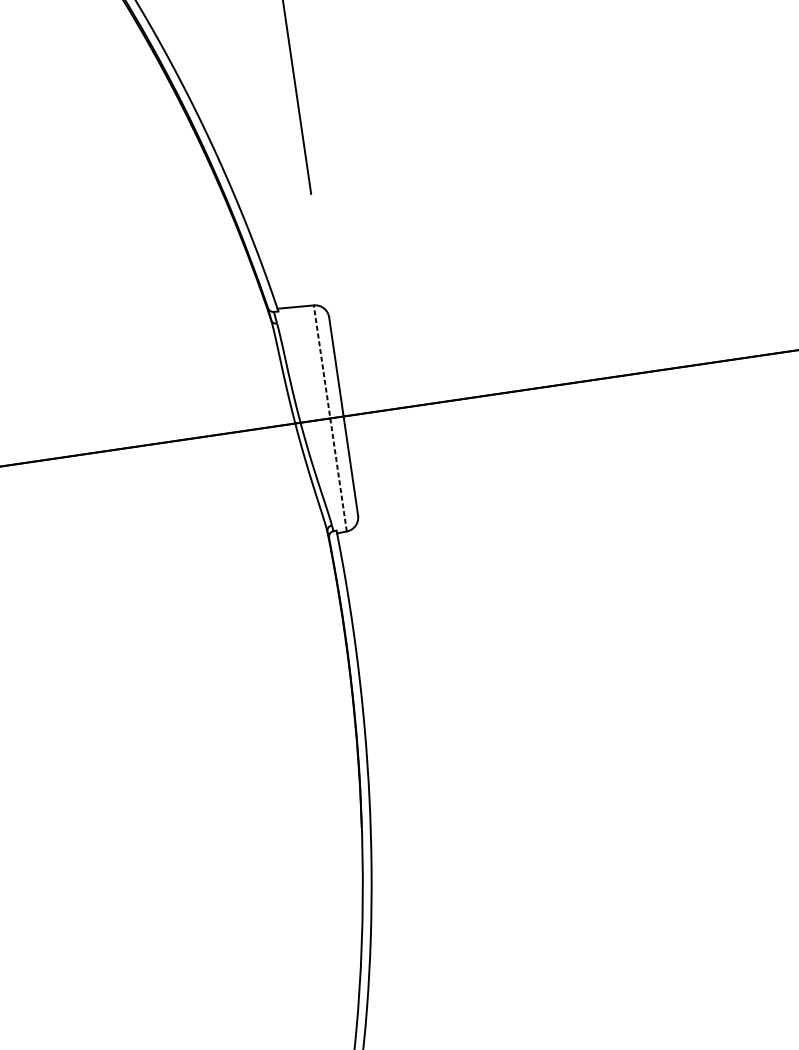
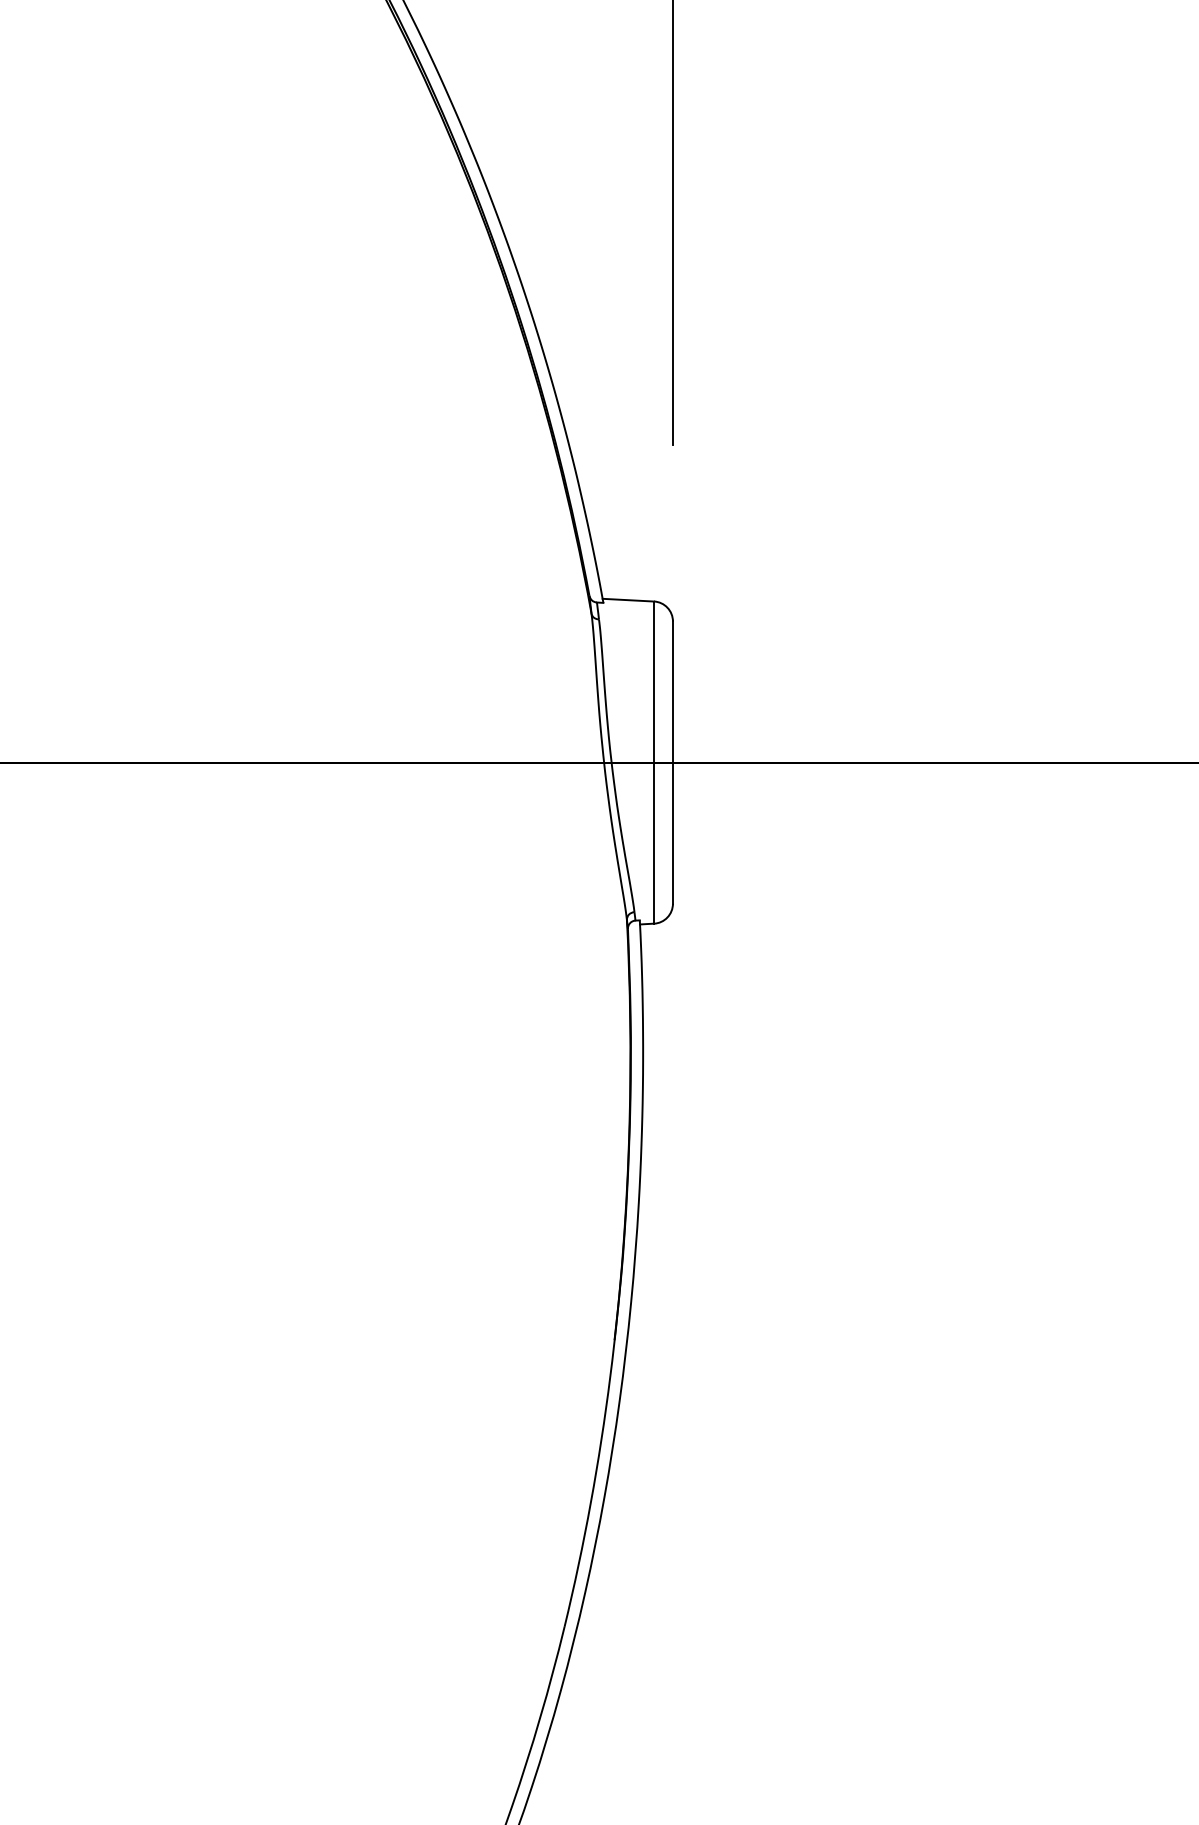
line: (329, 418) -> (653, 762), dashed -> solid

